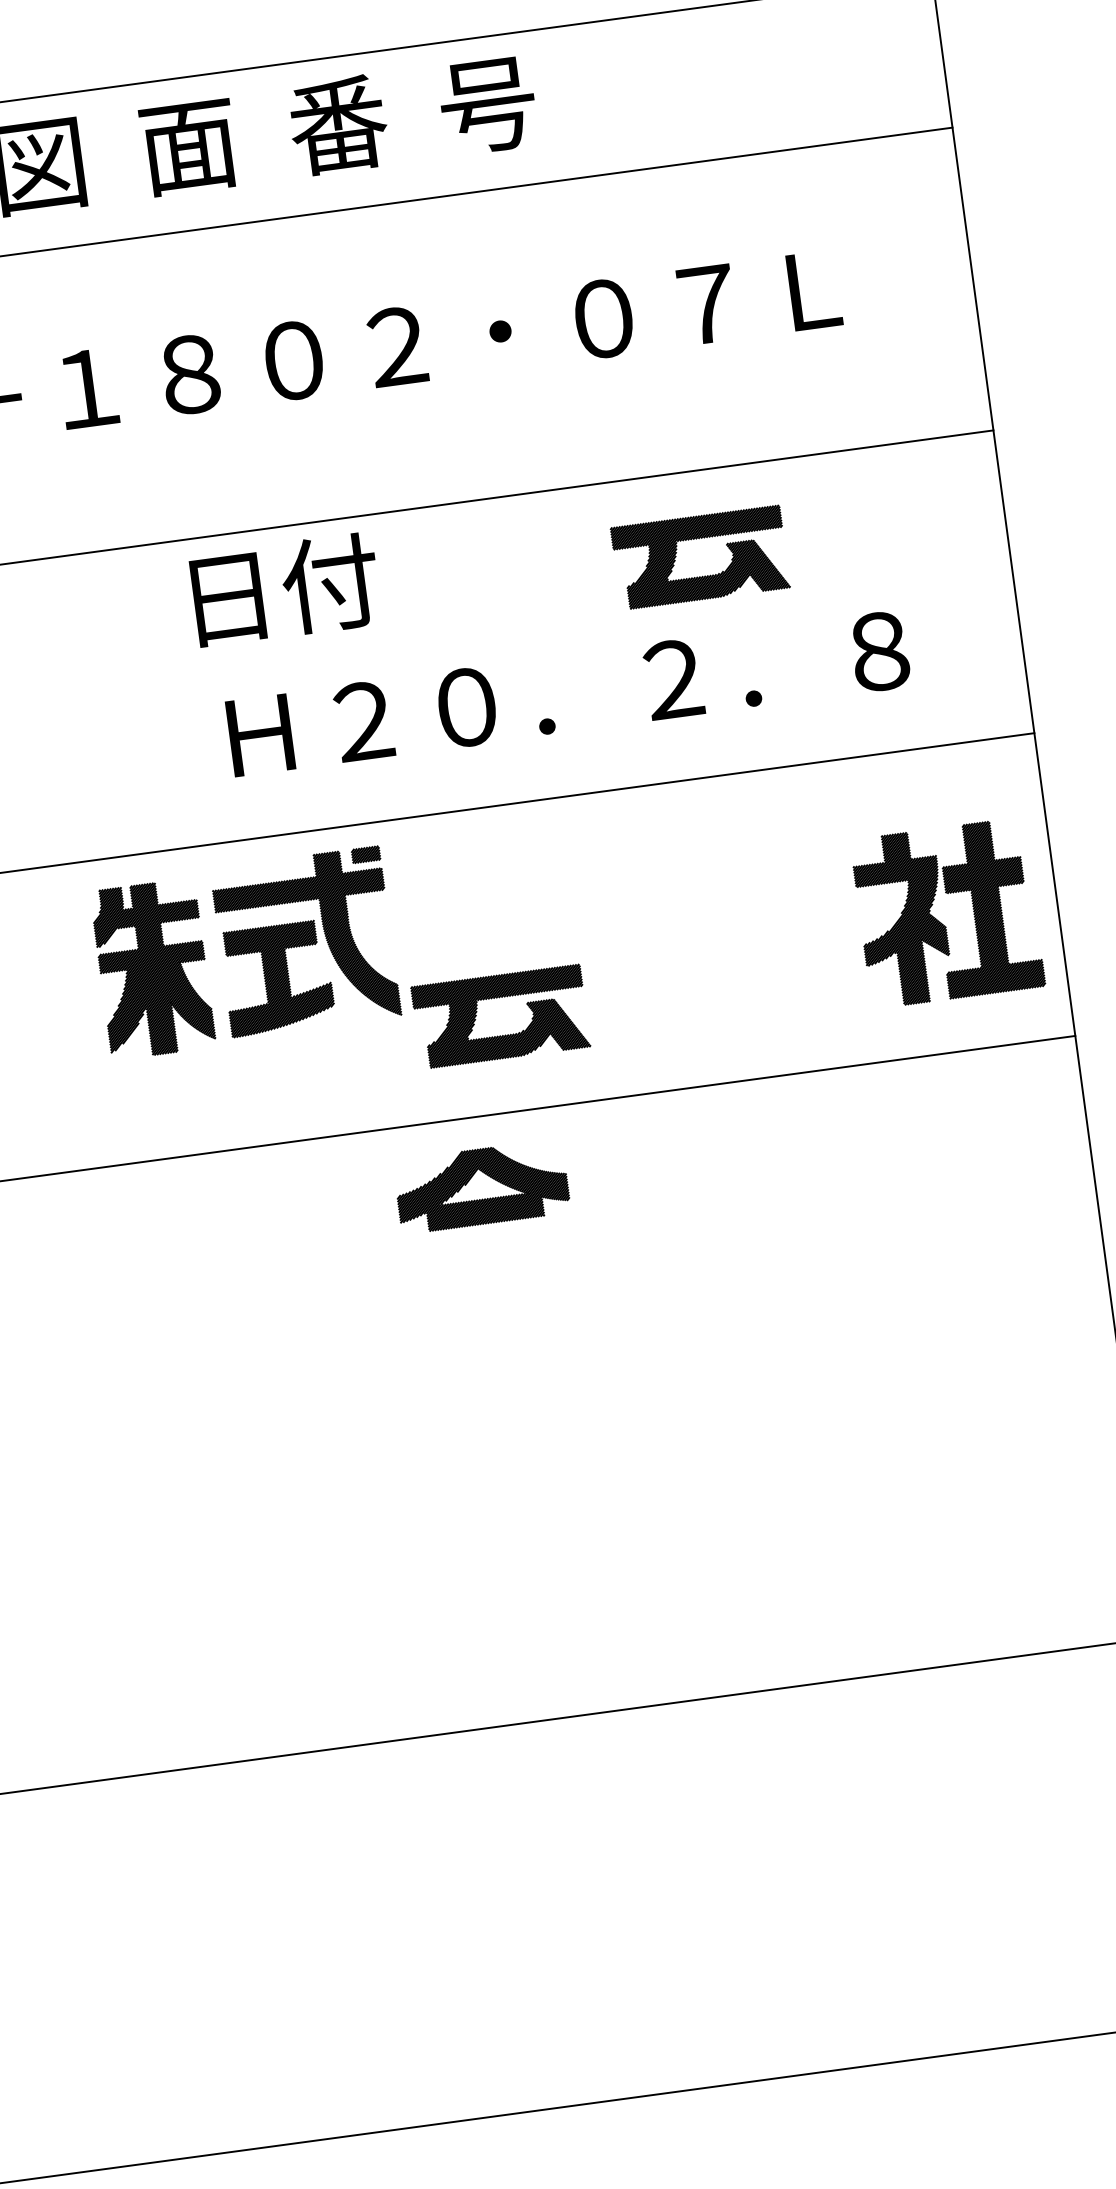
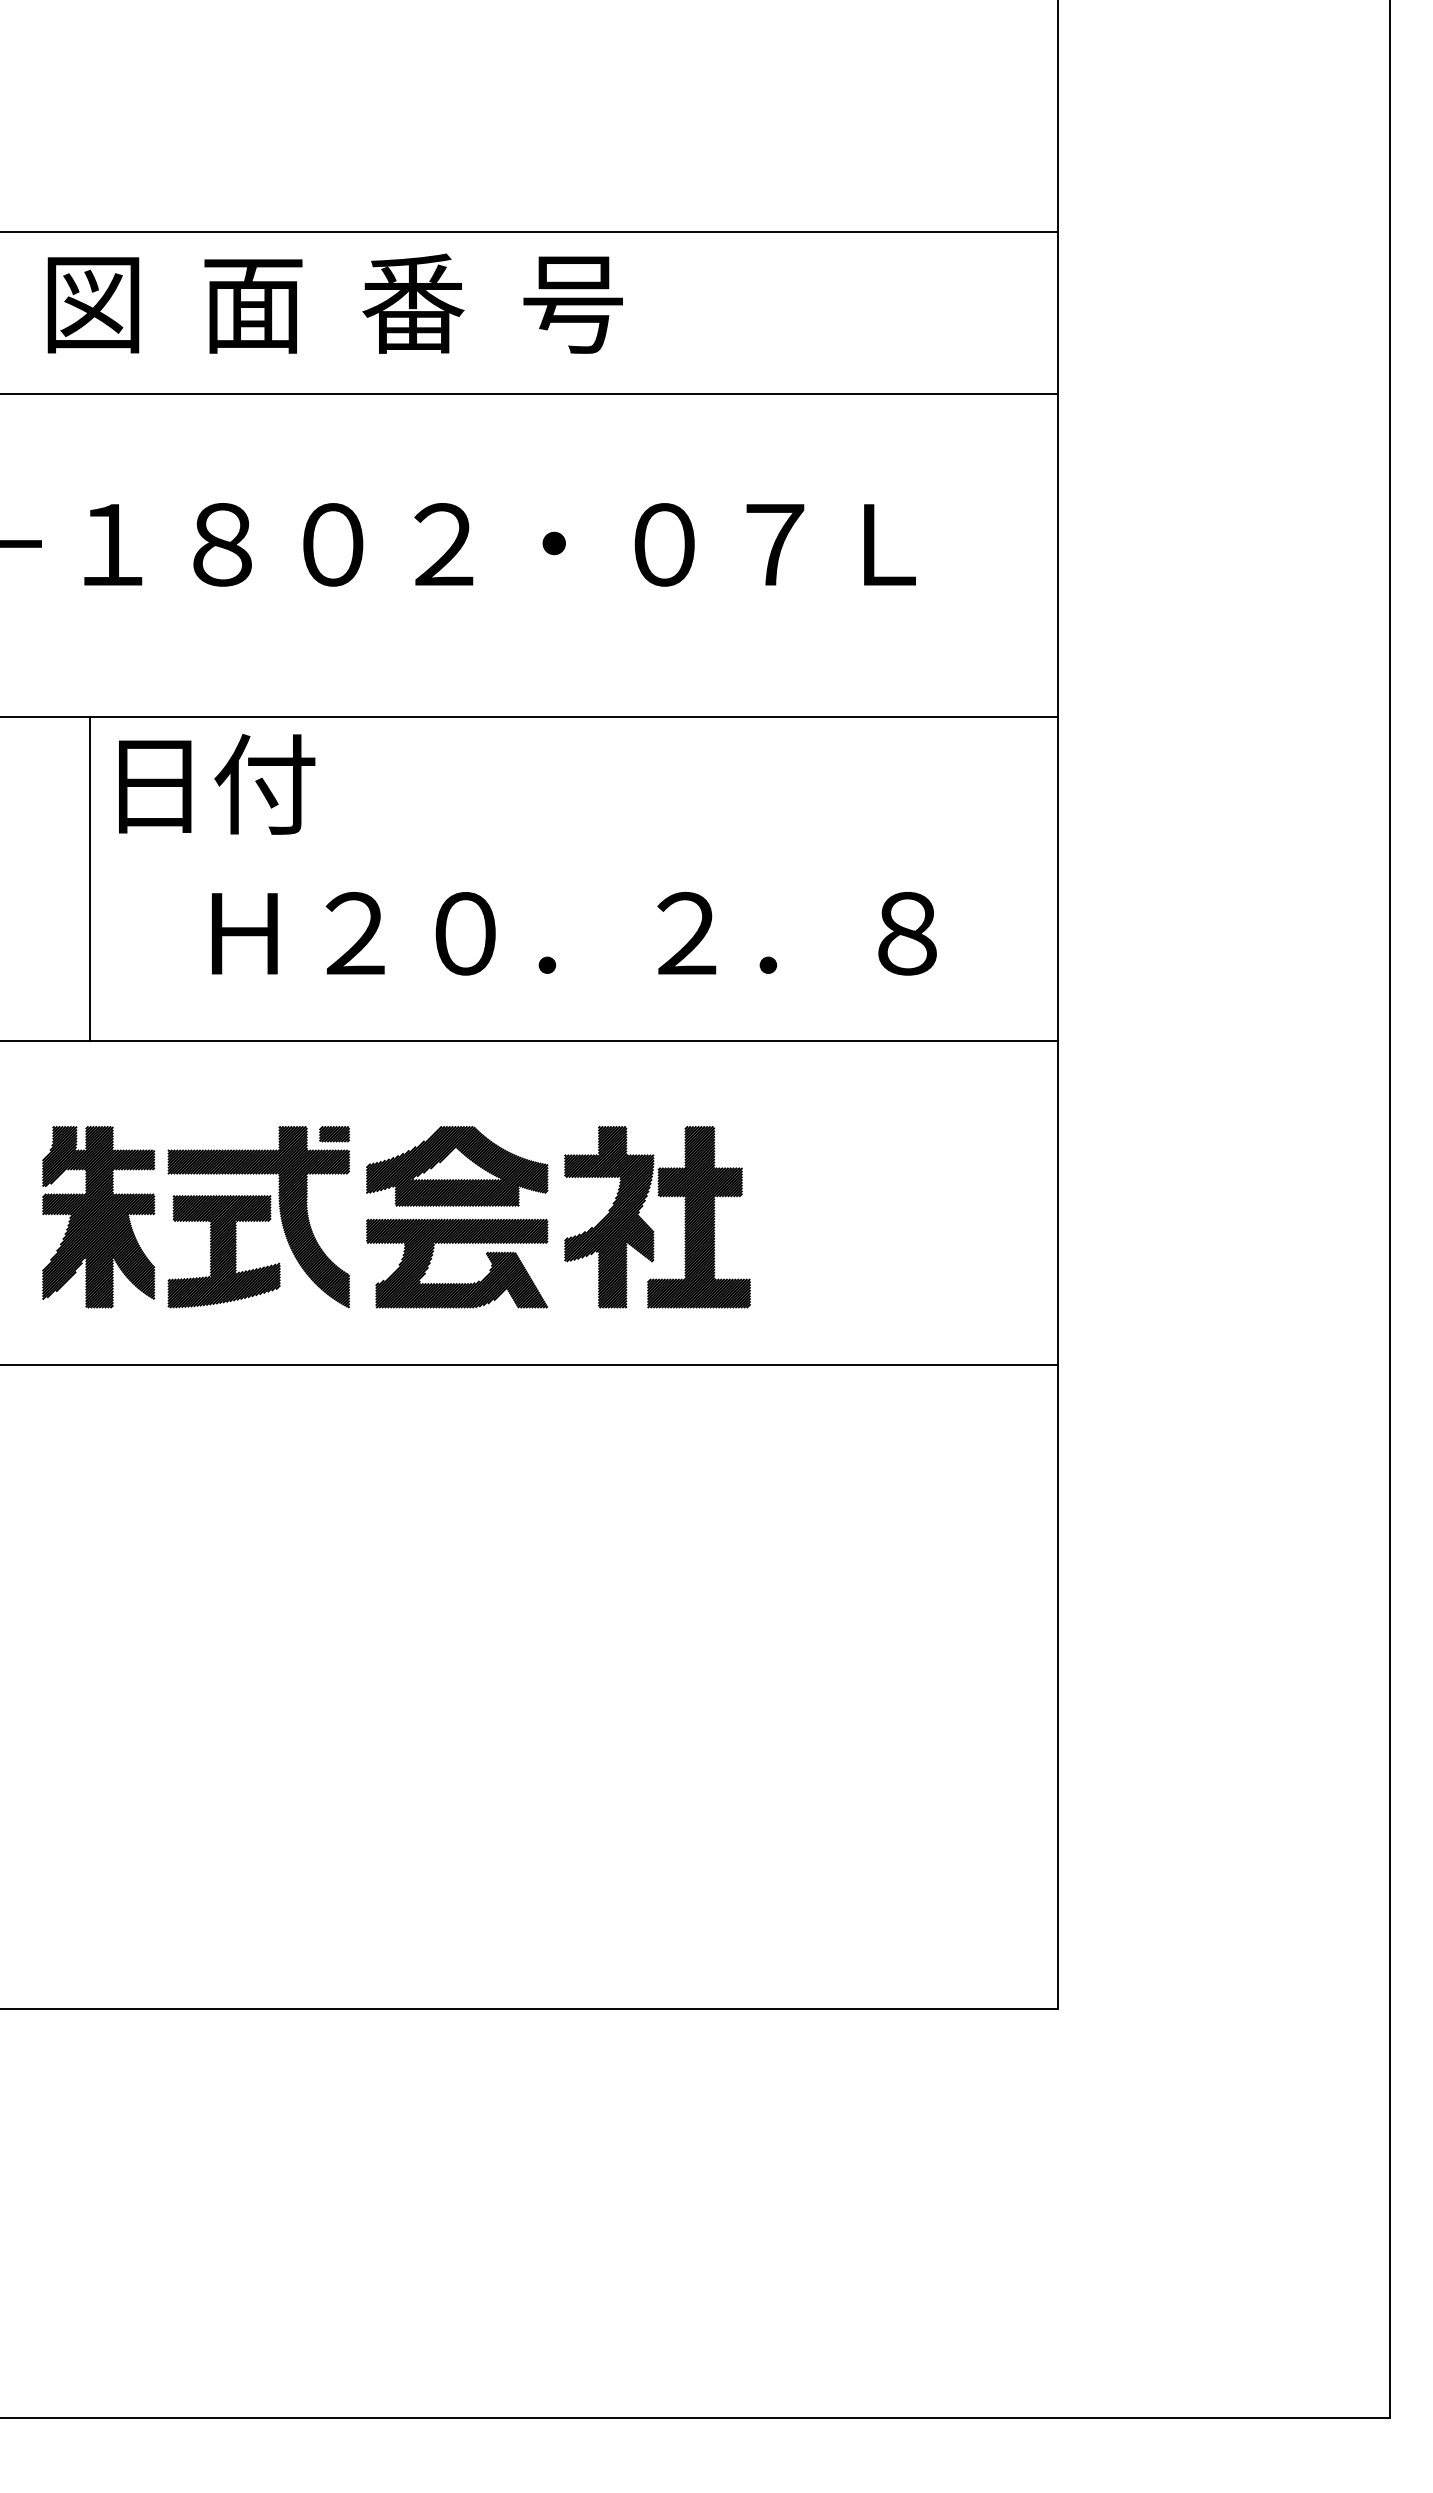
part: (698, 538) -> (732, 789), removed
text: (286, 589) -> (217, 784), moved
line: (109, 704) -> (90, 879), added
part: (940, 922) -> (648, 1225), moved
part: (305, 942) -> (258, 1217), moved
part: (153, 969) -> (98, 1217), moved
part: (482, 1186) -> (457, 1166), moved

